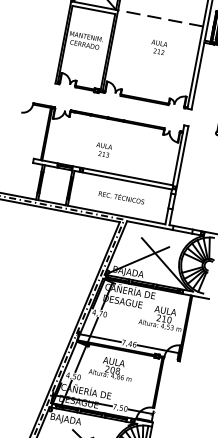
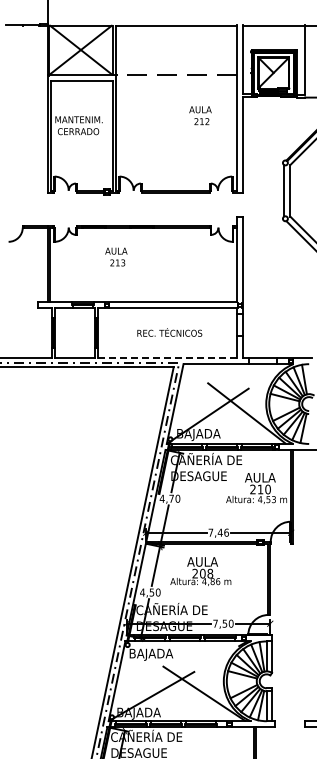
text: (158, 47) -> (200, 115), moved
text: (103, 149) -> (116, 256), moved
line: (116, 215) -> (167, 358), solid -> dashed

